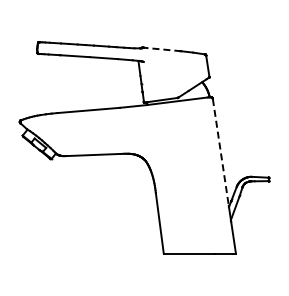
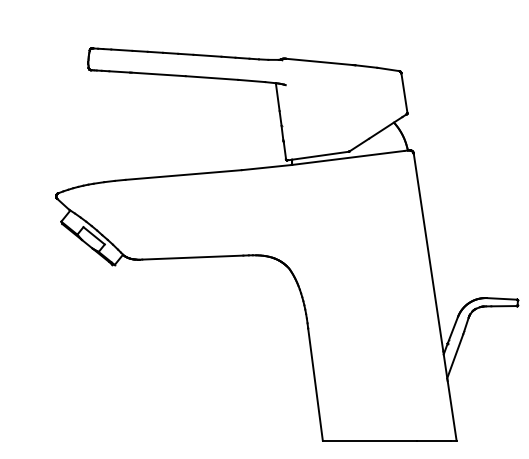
line: (162, 49) -> (320, 62), dashed -> solid
line: (220, 152) -> (427, 252), dashed -> solid

